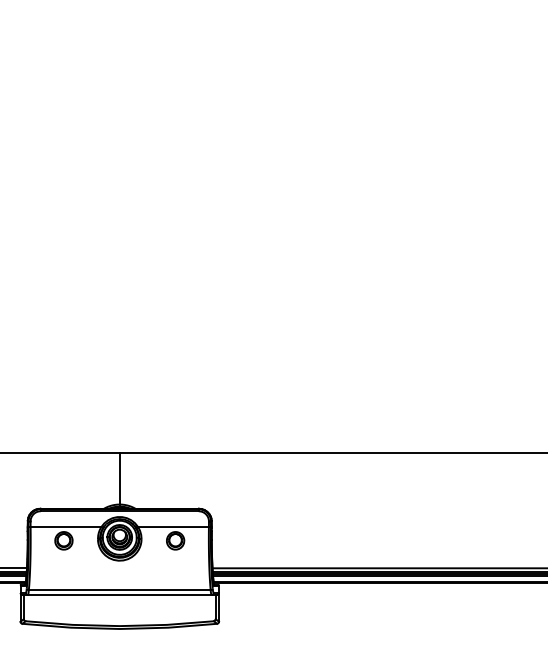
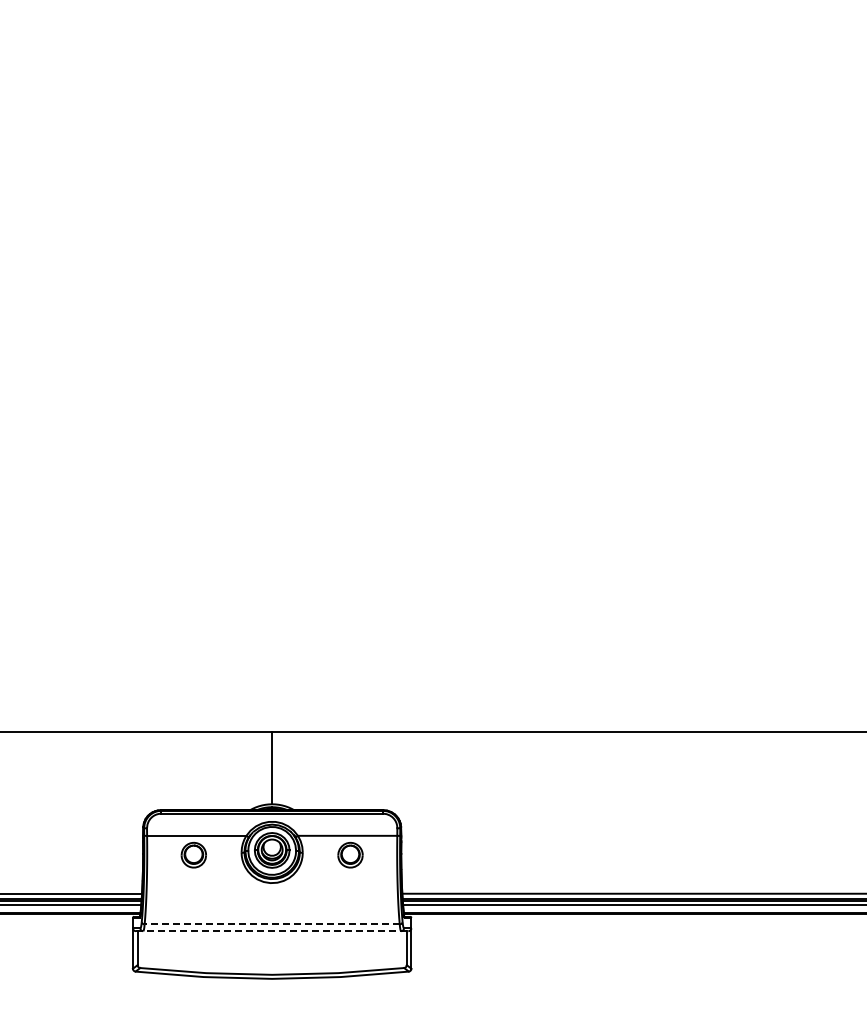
line: (119, 590) -> (272, 924), solid -> dashed
line: (119, 595) -> (272, 931), solid -> dashed

